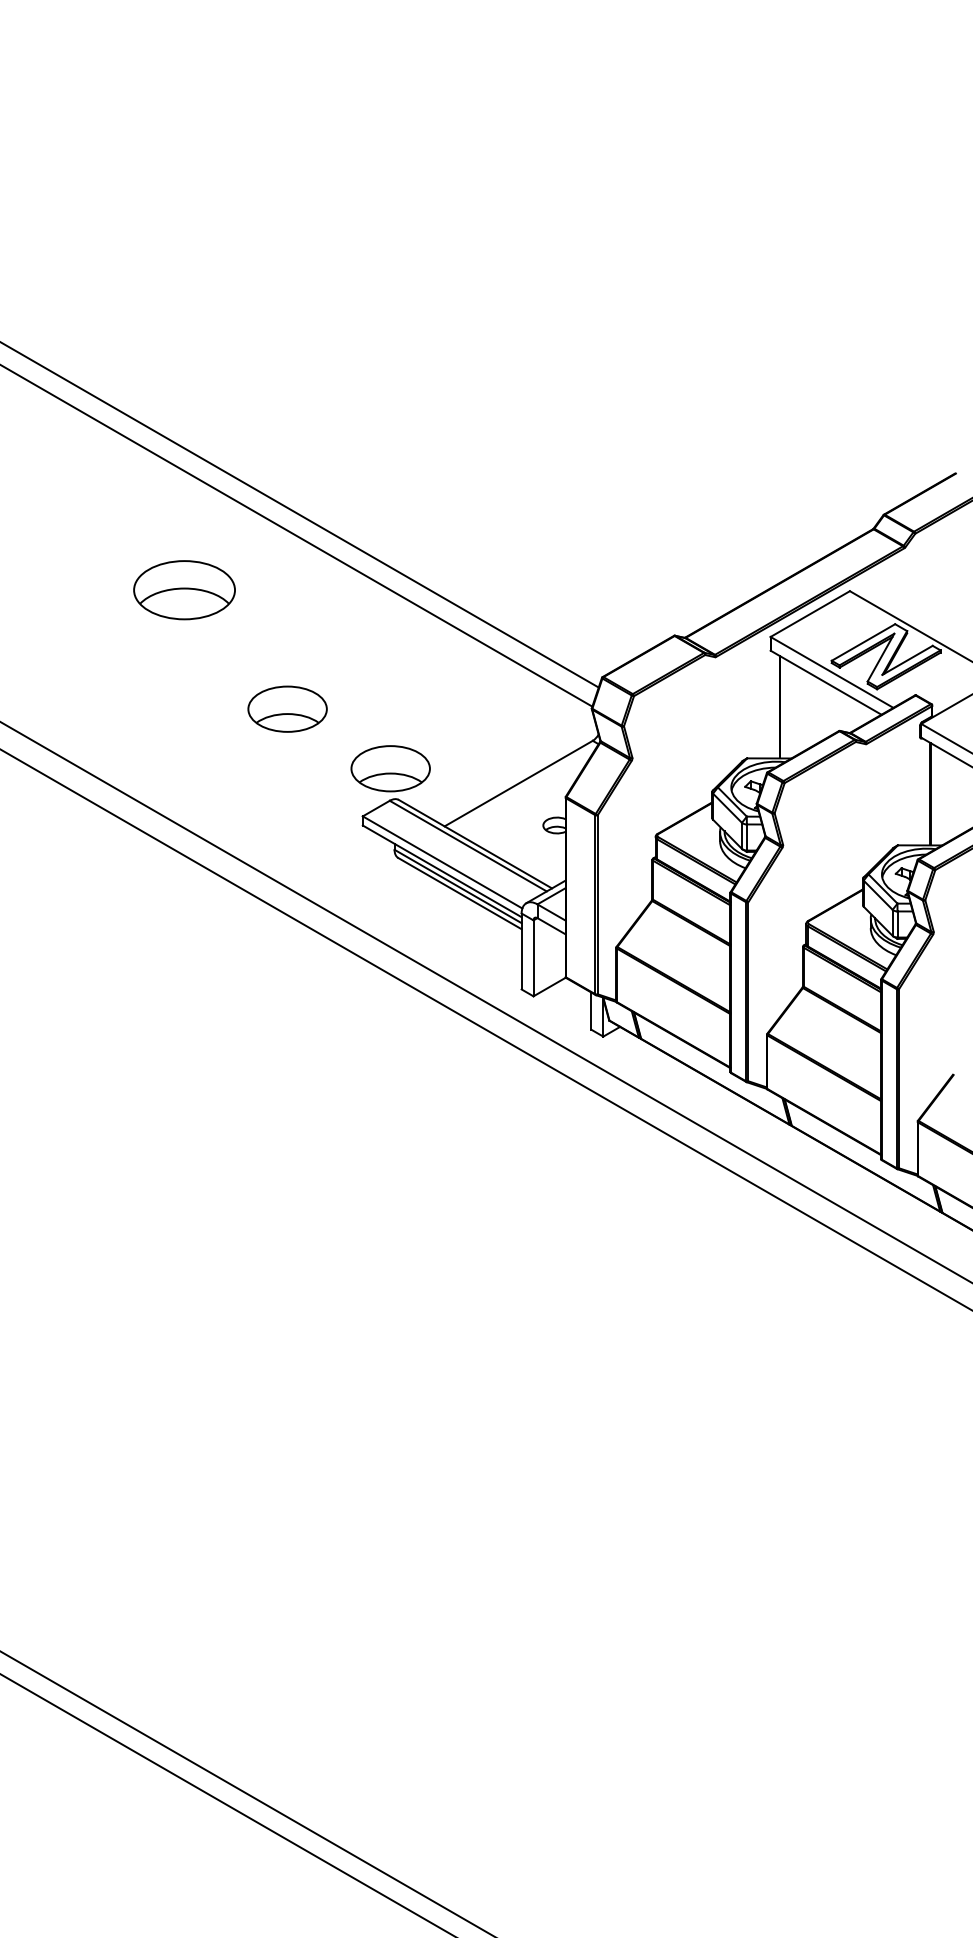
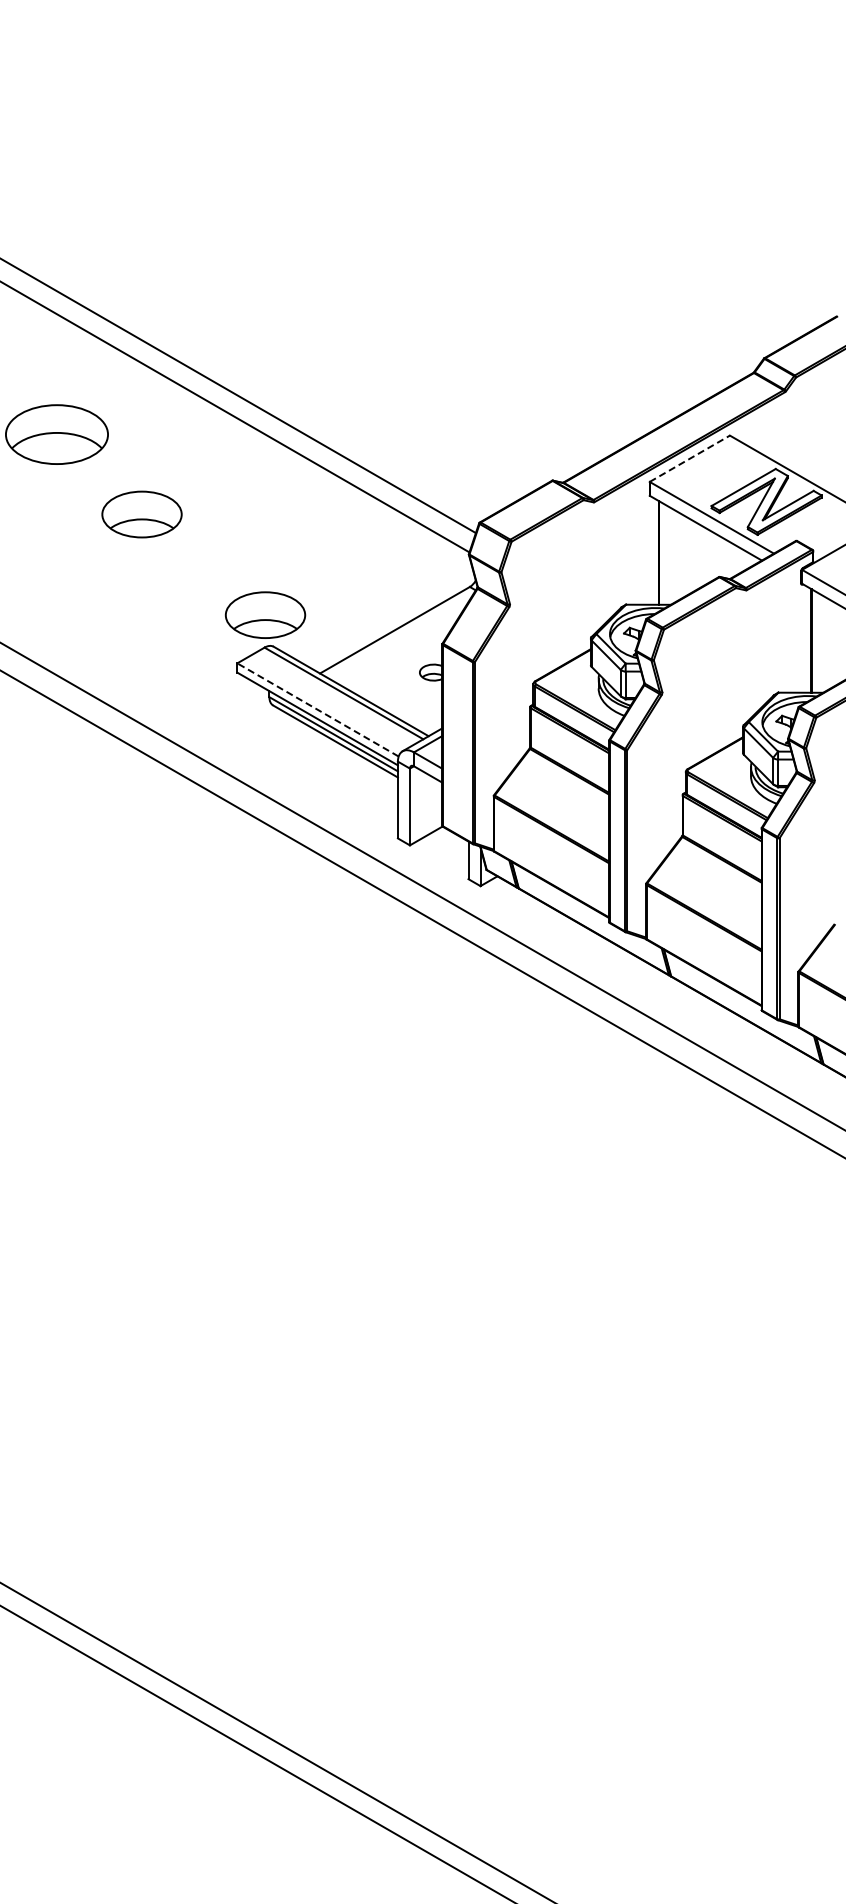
line: (810, 614) -> (690, 459), solid -> dashed
part: (287, 708) -> (141, 513), moved
line: (442, 862) -> (317, 710), solid -> dashed

